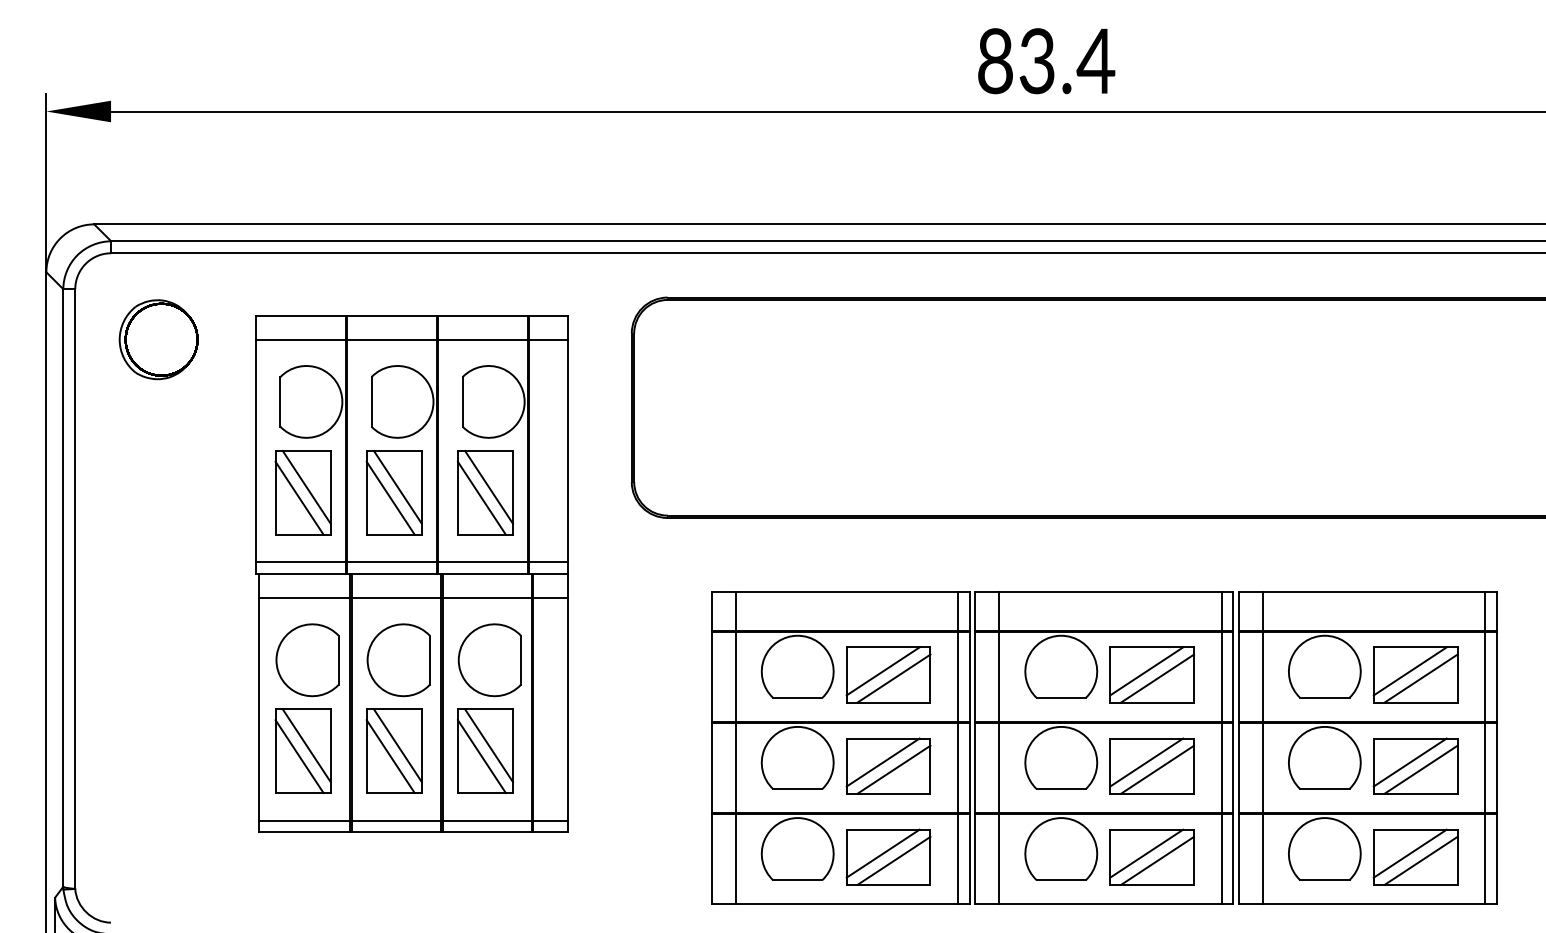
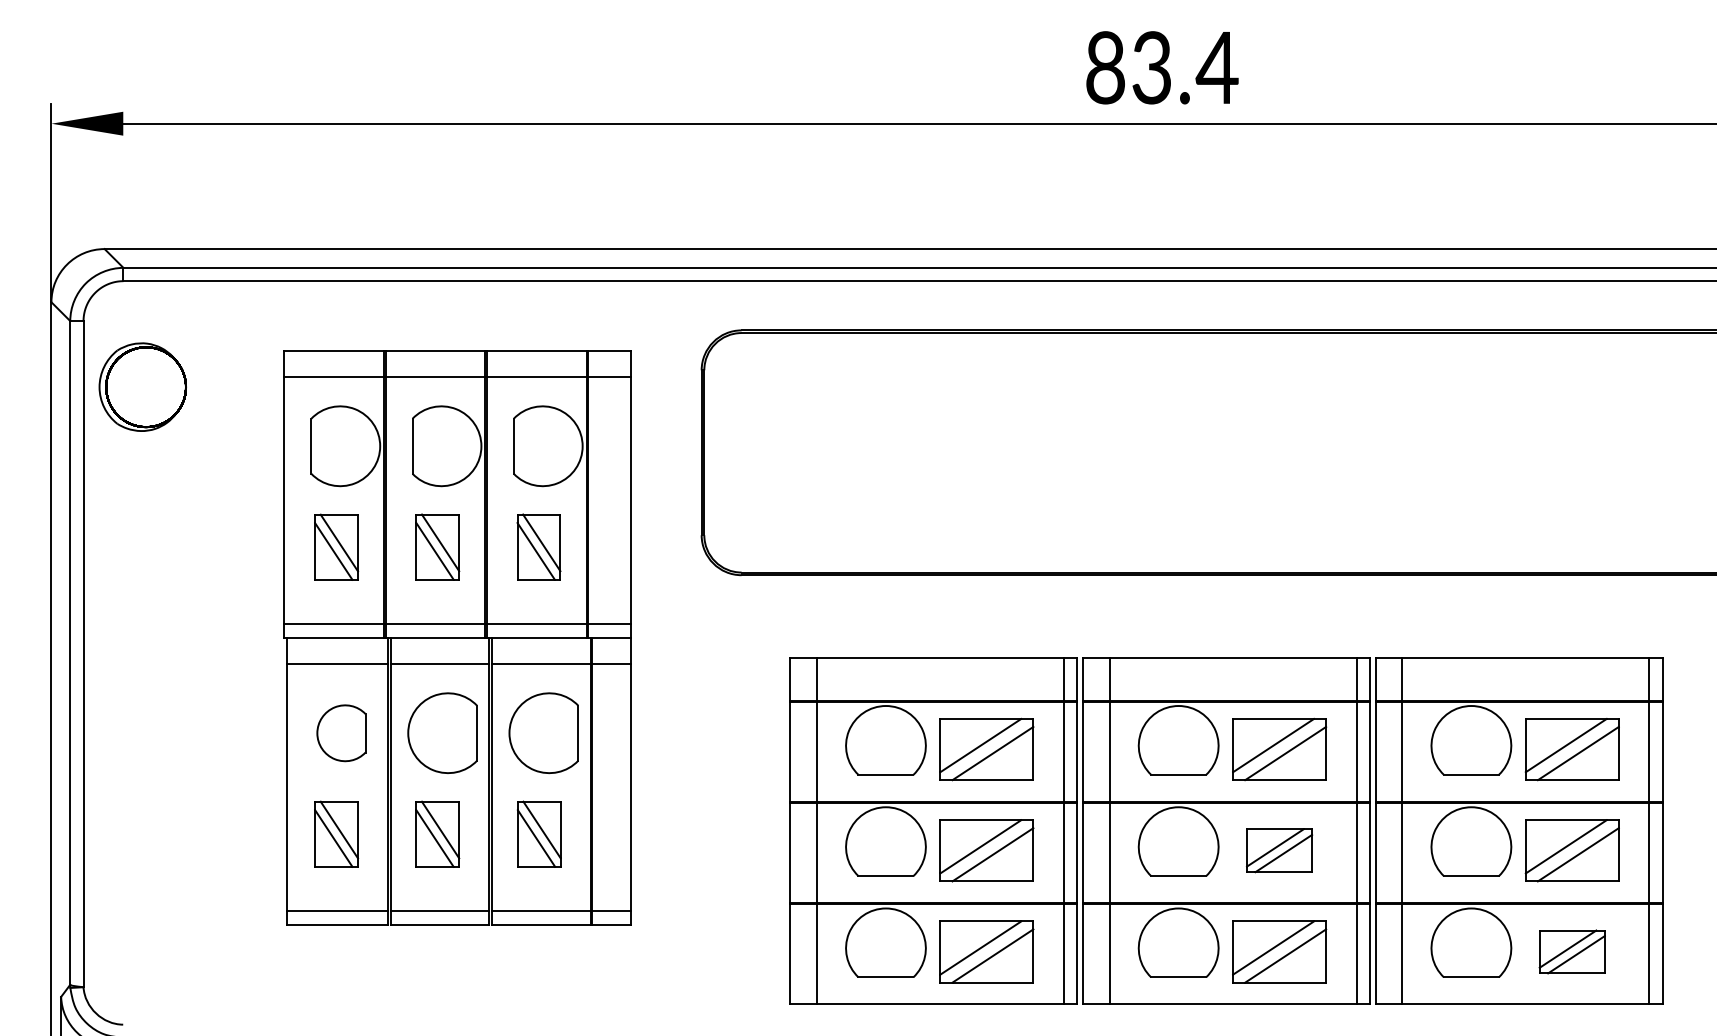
part: (158, 339) -> (142, 386), moved
part: (302, 492) -> (335, 546), size x0.7
part: (393, 492) -> (436, 546), size x0.7
part: (484, 492) -> (538, 546), size x0.7
part: (307, 660) -> (341, 733), size x0.7
part: (302, 751) -> (335, 834), size x0.7
part: (393, 751) -> (436, 834), size x0.7
part: (485, 751) -> (539, 834), size x0.7
part: (1151, 765) -> (1278, 850), size x0.7
part: (1415, 856) -> (1572, 951), size x0.7

